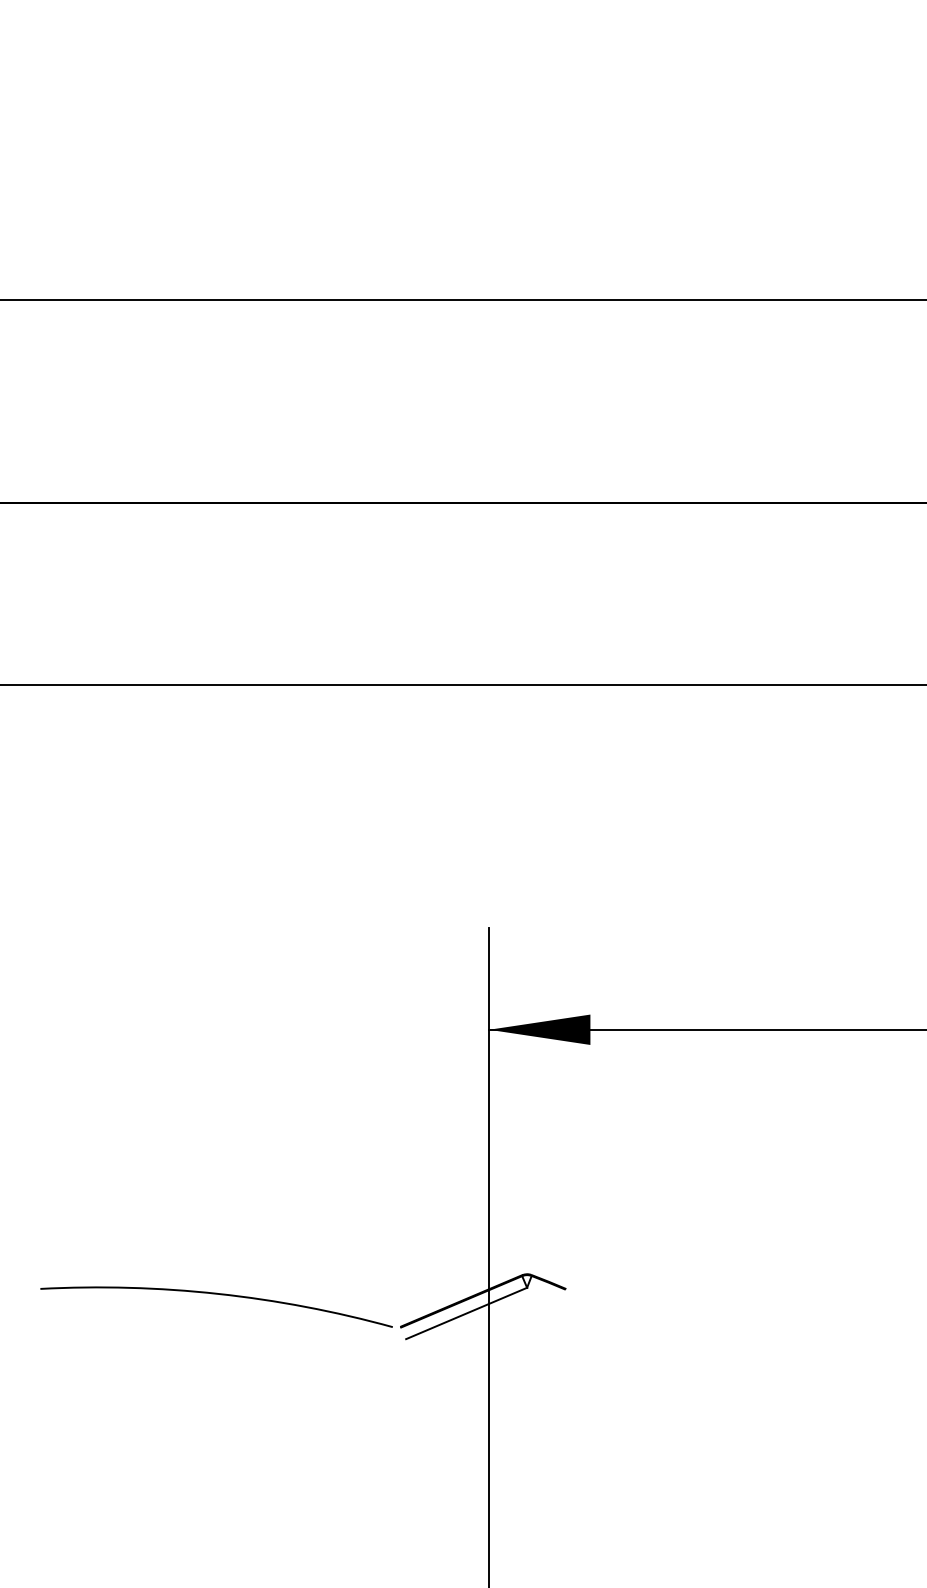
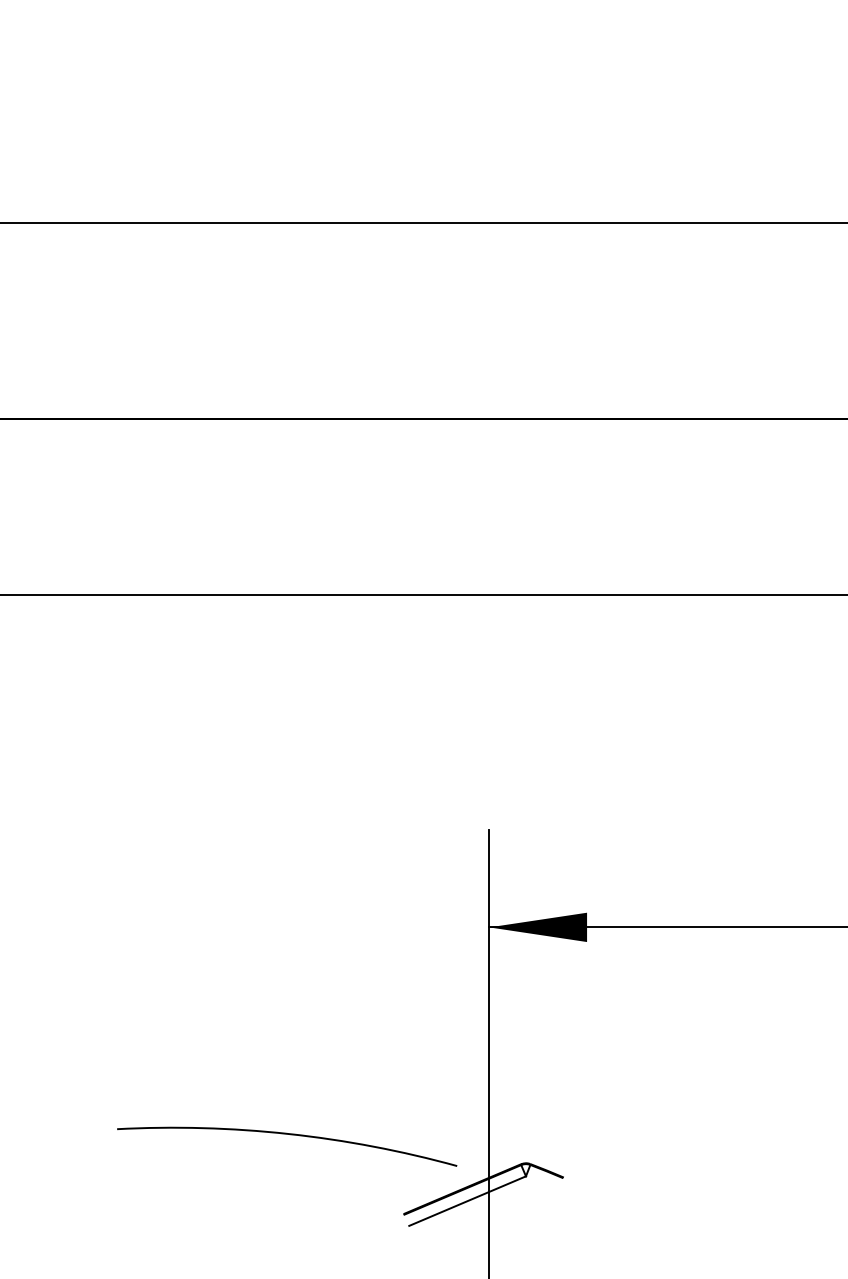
arc: (220, 1295) -> (290, 1135), moved

